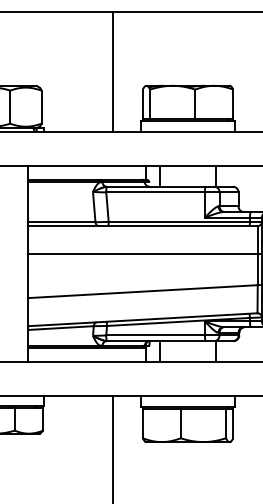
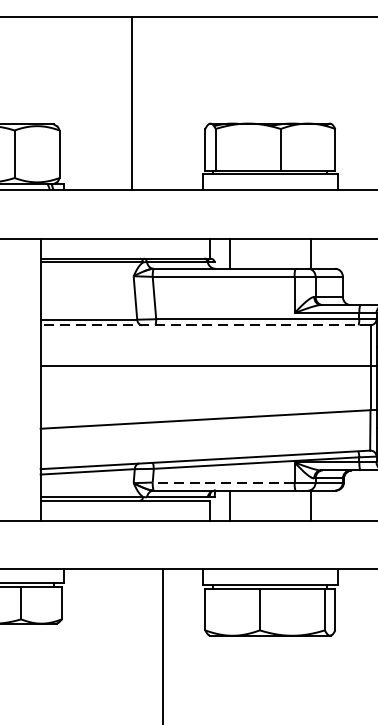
line: (113, 71) -> (132, 102), moved
line: (143, 226) -> (206, 325), solid -> dashed
line: (155, 335) -> (223, 482), solid -> dashed

